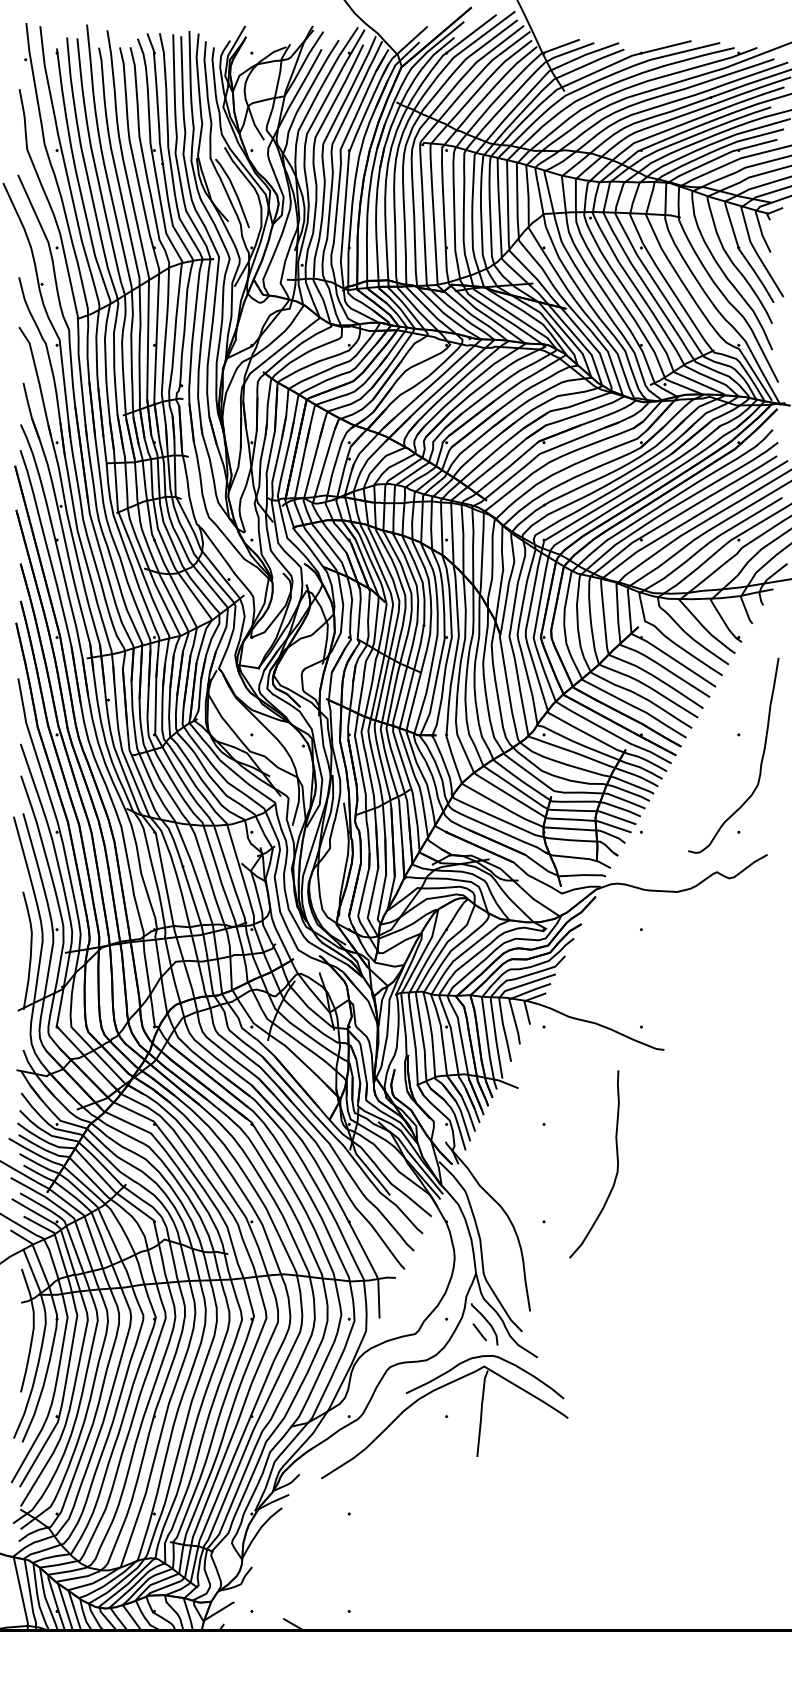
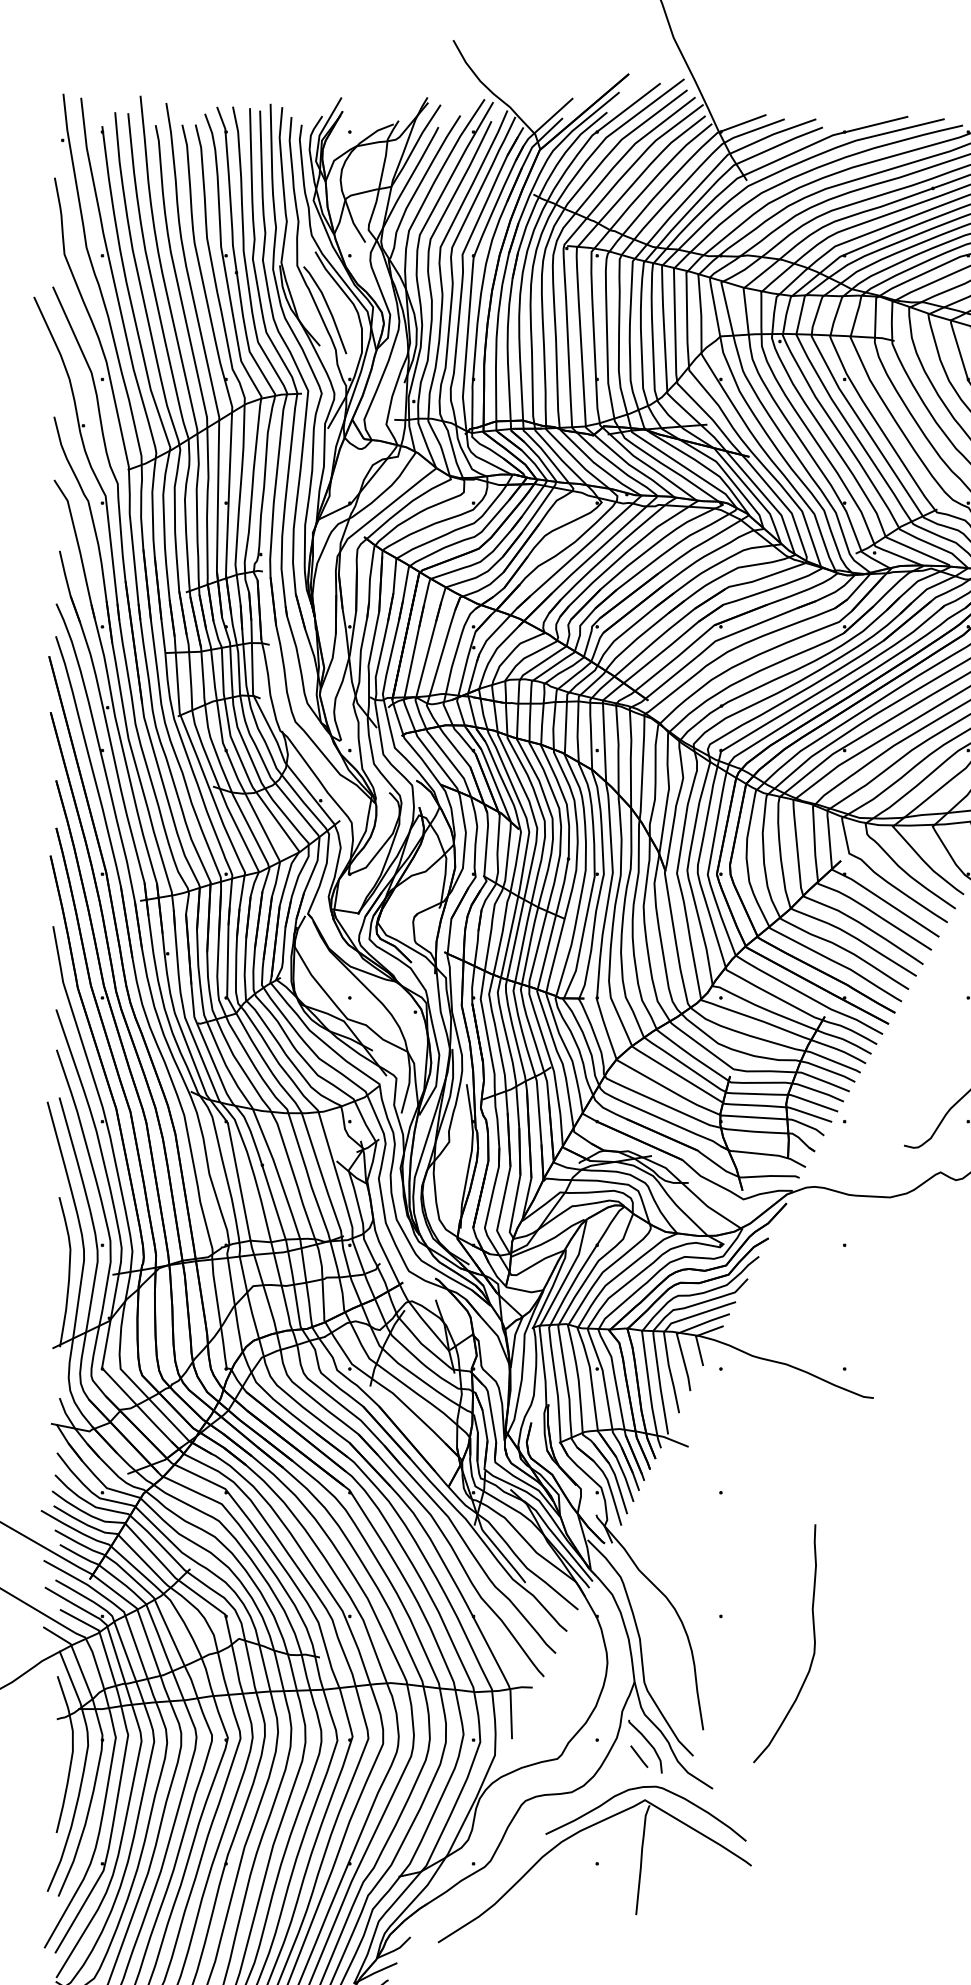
curve: (616, 1168) -> (812, 1649), moved

